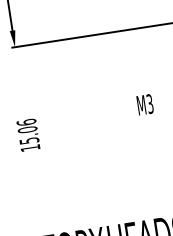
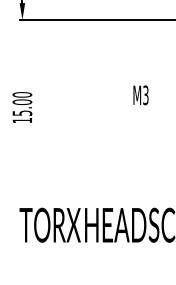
text: (25, 122) -> (21, 94), 15.06 -> 15.00

